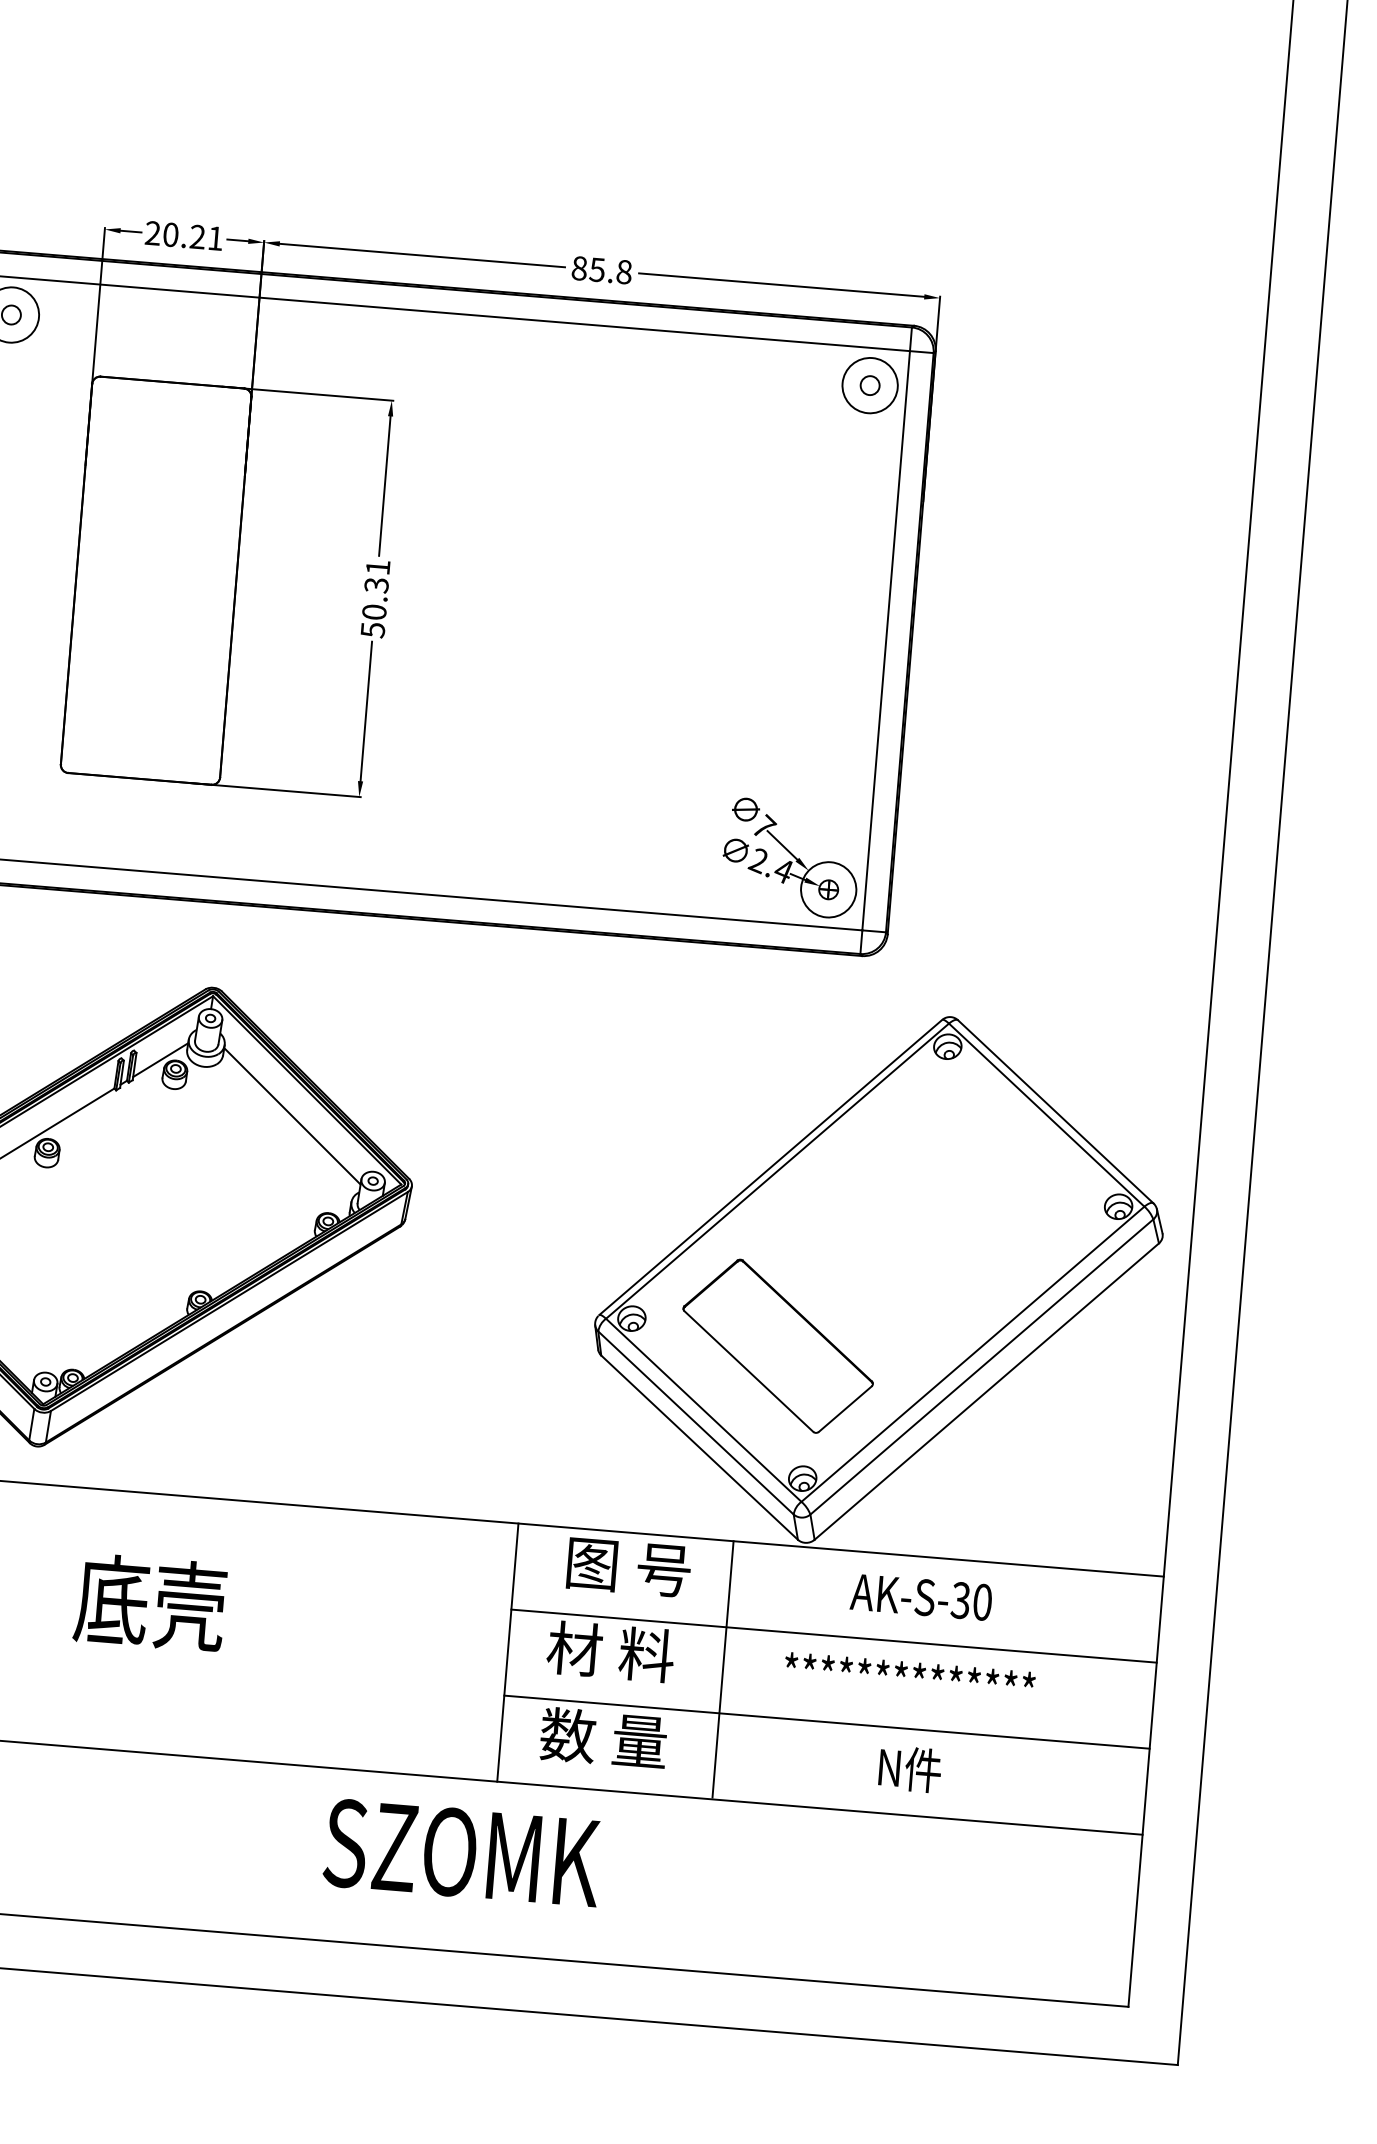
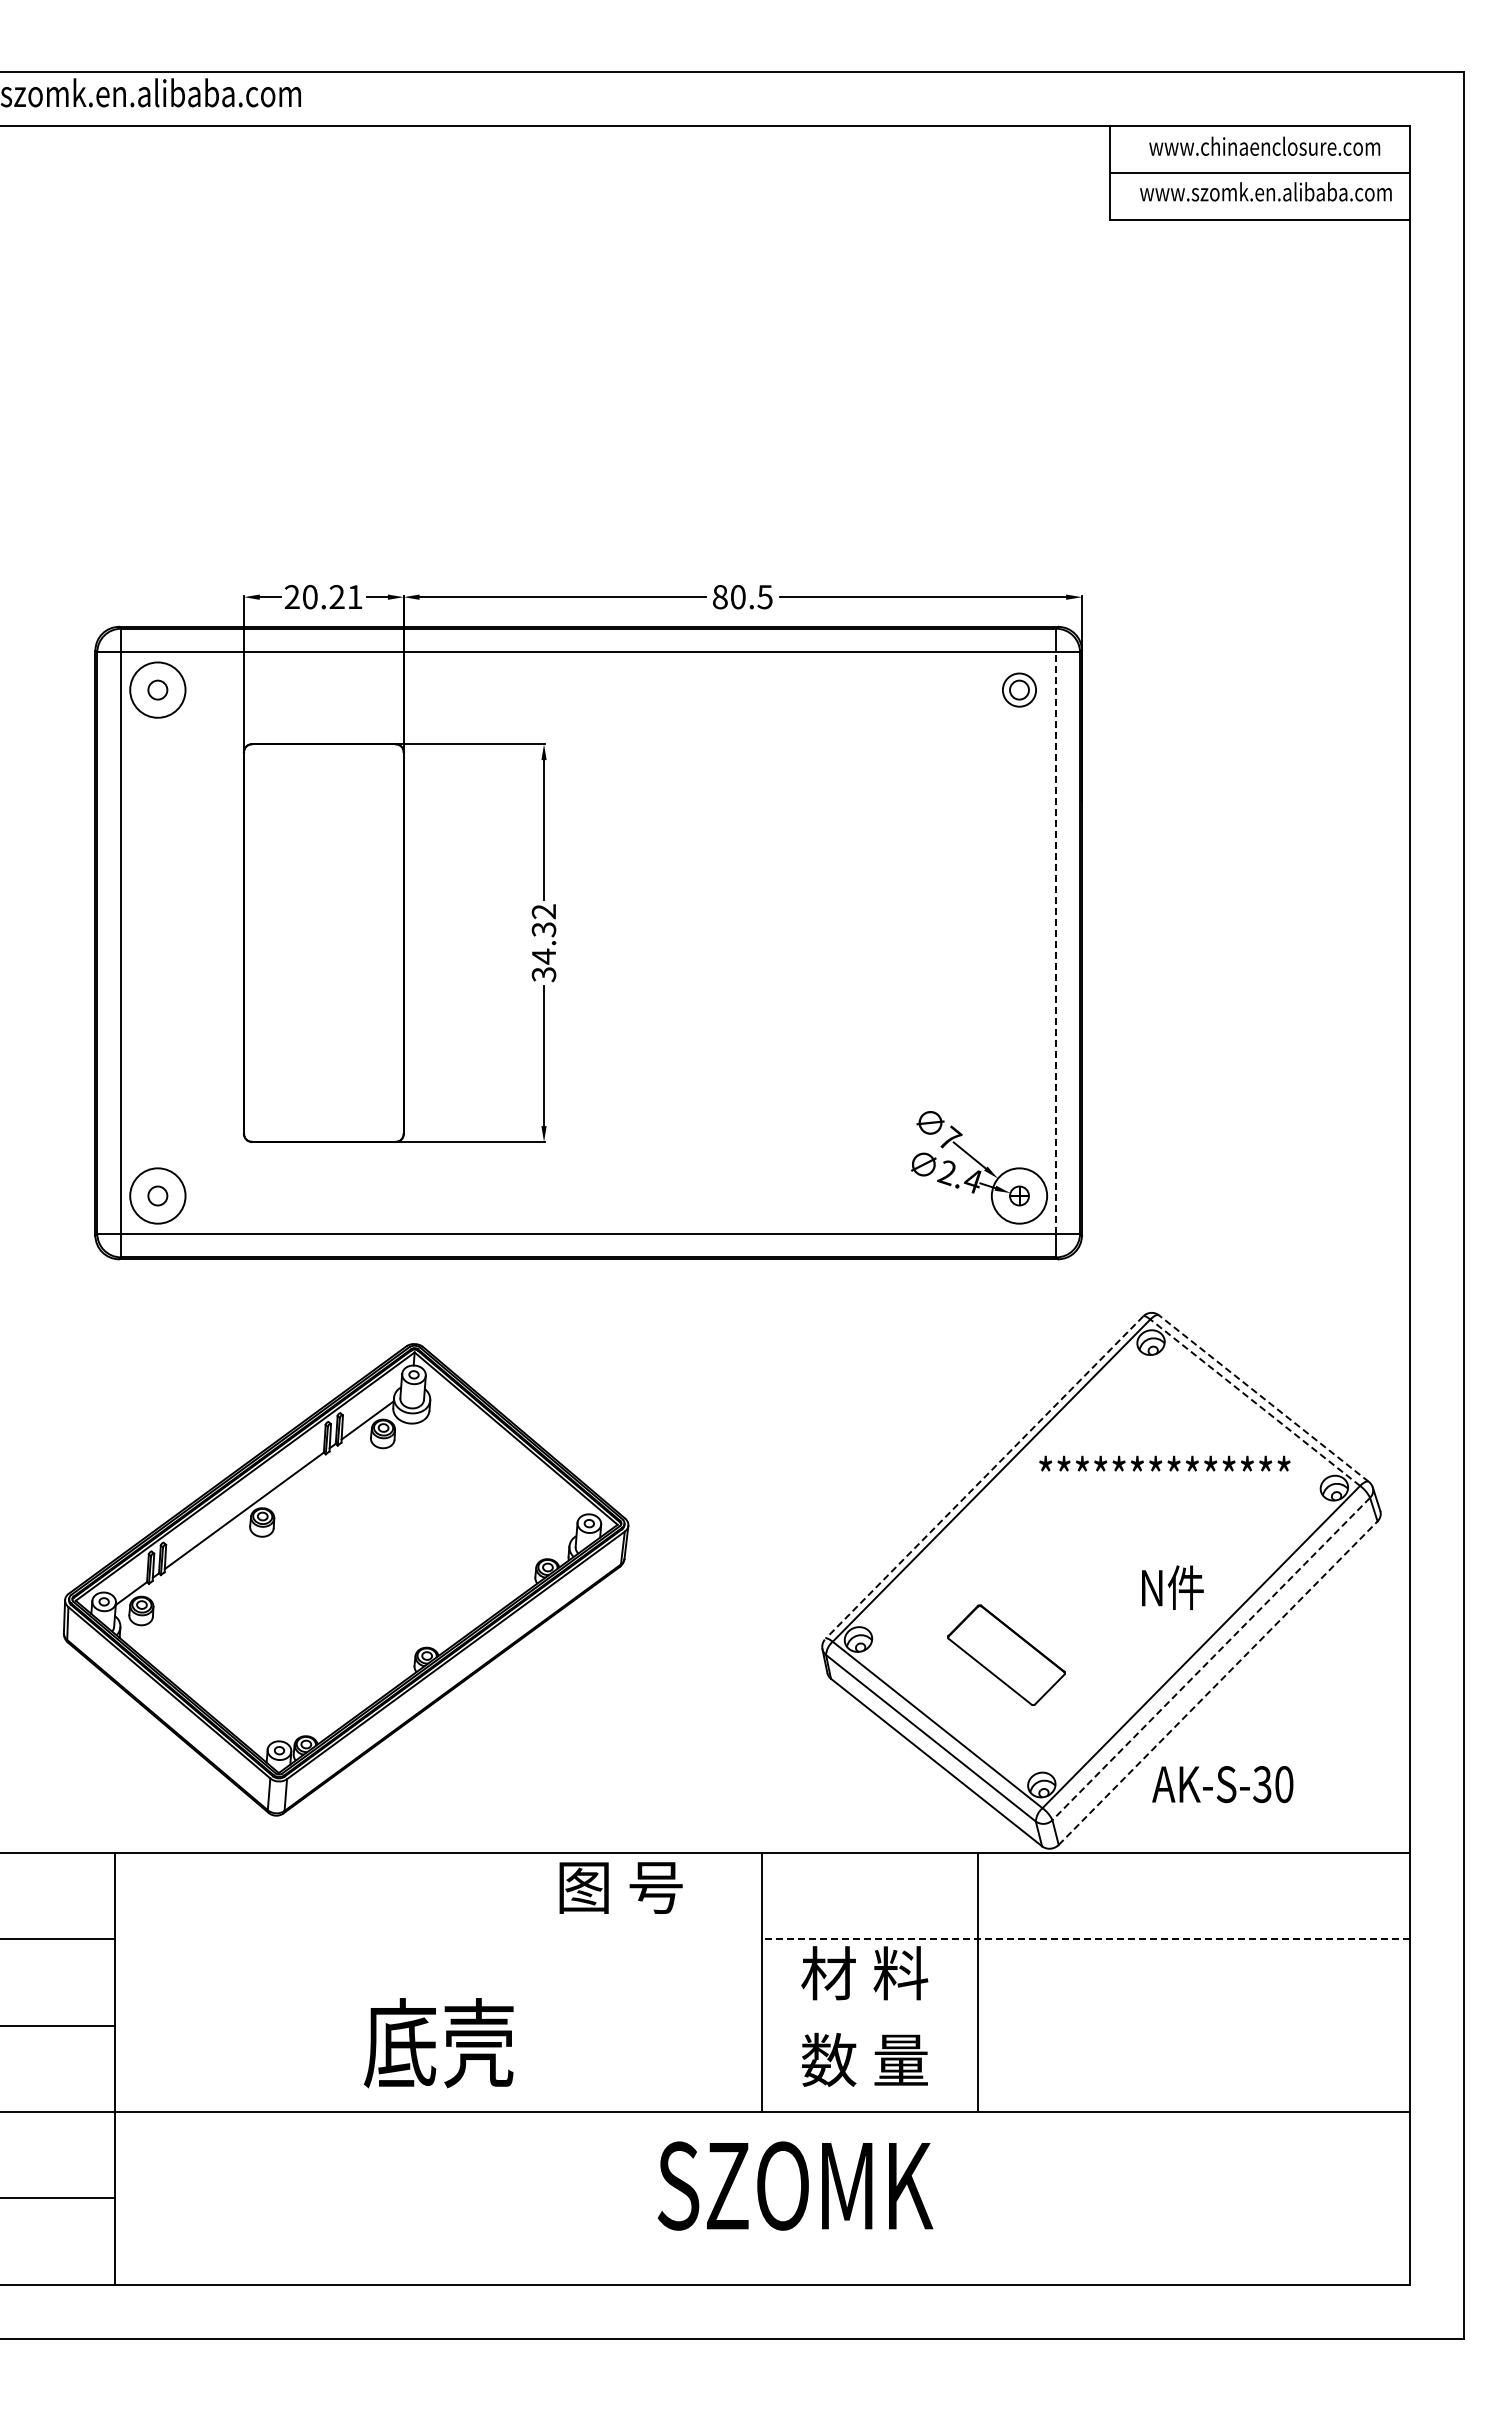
text: (610, 271) -> (751, 597), 85.8 -> 80.5
circle: (870, 385) -> (1019, 689), size x0.6
text: (375, 598) -> (543, 942), 50.31 -> 34.32
line: (886, 641) -> (1056, 943), solid -> dashed
line: (1055, 1111) -> (1263, 1398), solid -> dashed
line: (1046, 1114) -> (1255, 1402), solid -> dashed
line: (292, 1116) -> (503, 1465), removed
line: (770, 1167) -> (984, 1477), solid -> dashed
part: (778, 1346) -> (1006, 1655), size x0.6
line: (981, 1367) -> (1210, 1659), solid -> dashed
line: (987, 1390) -> (1218, 1682), solid -> dashed
text: (628, 1567) -> (620, 1887), moved
text: (921, 1597) -> (1222, 1784), moved
text: (149, 1603) -> (438, 2043), moved
line: (833, 1636) -> (1085, 1939), solid -> dashed
text: (910, 1669) -> (1164, 1463), moved
line: (826, 1721) -> (1085, 2025), removed
text: (909, 1768) -> (1172, 1587), moved
text: (462, 1852) -> (795, 2185), moved

